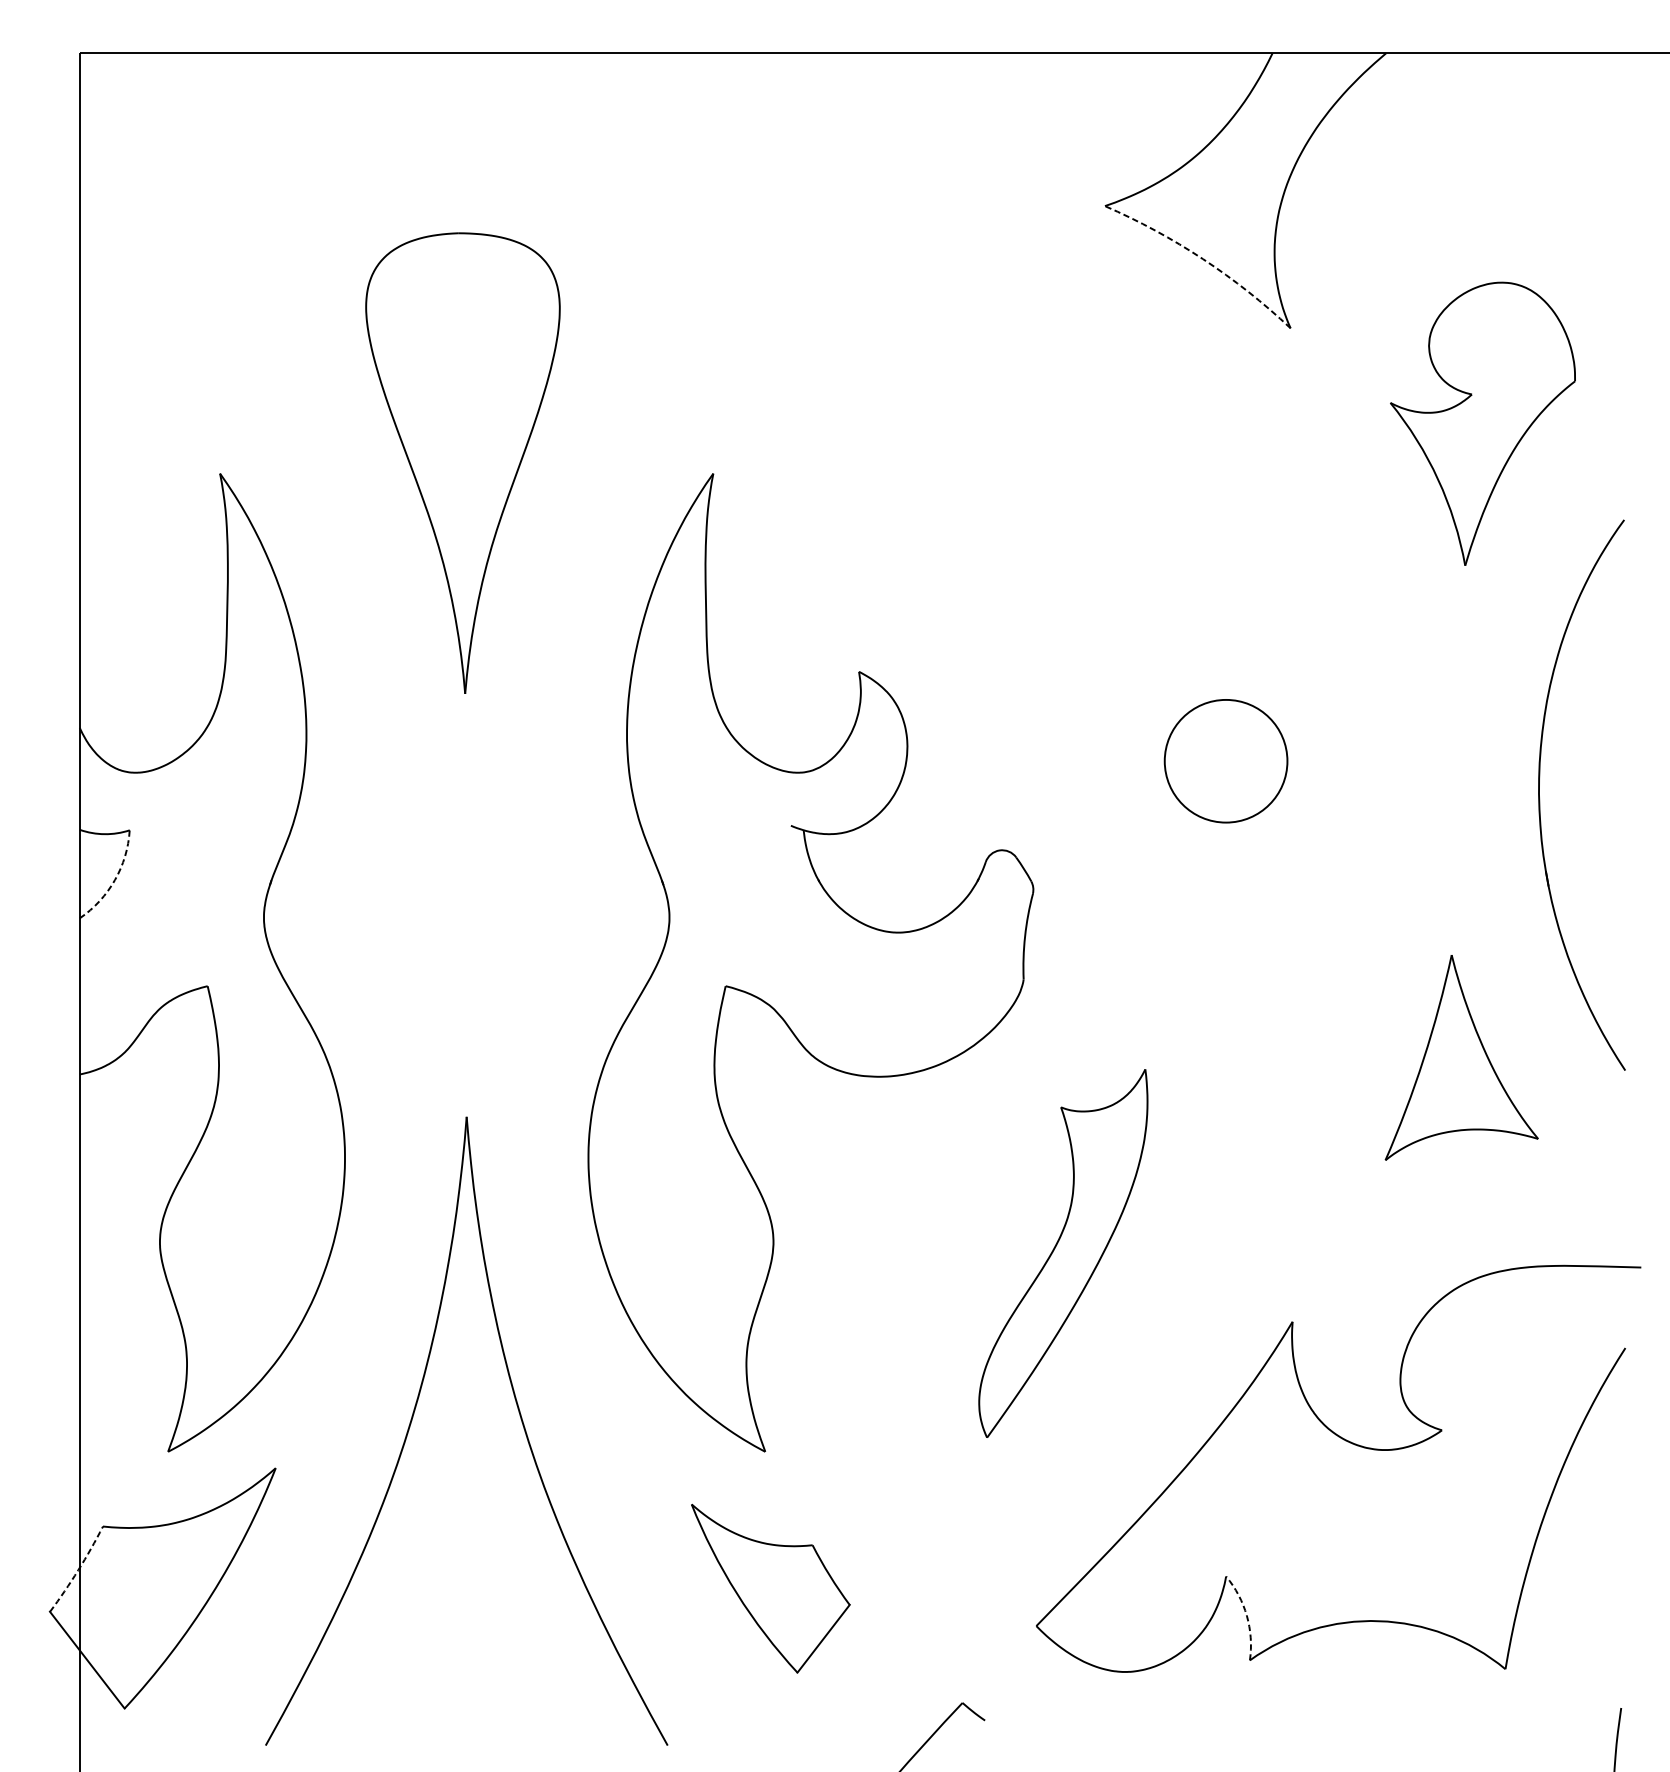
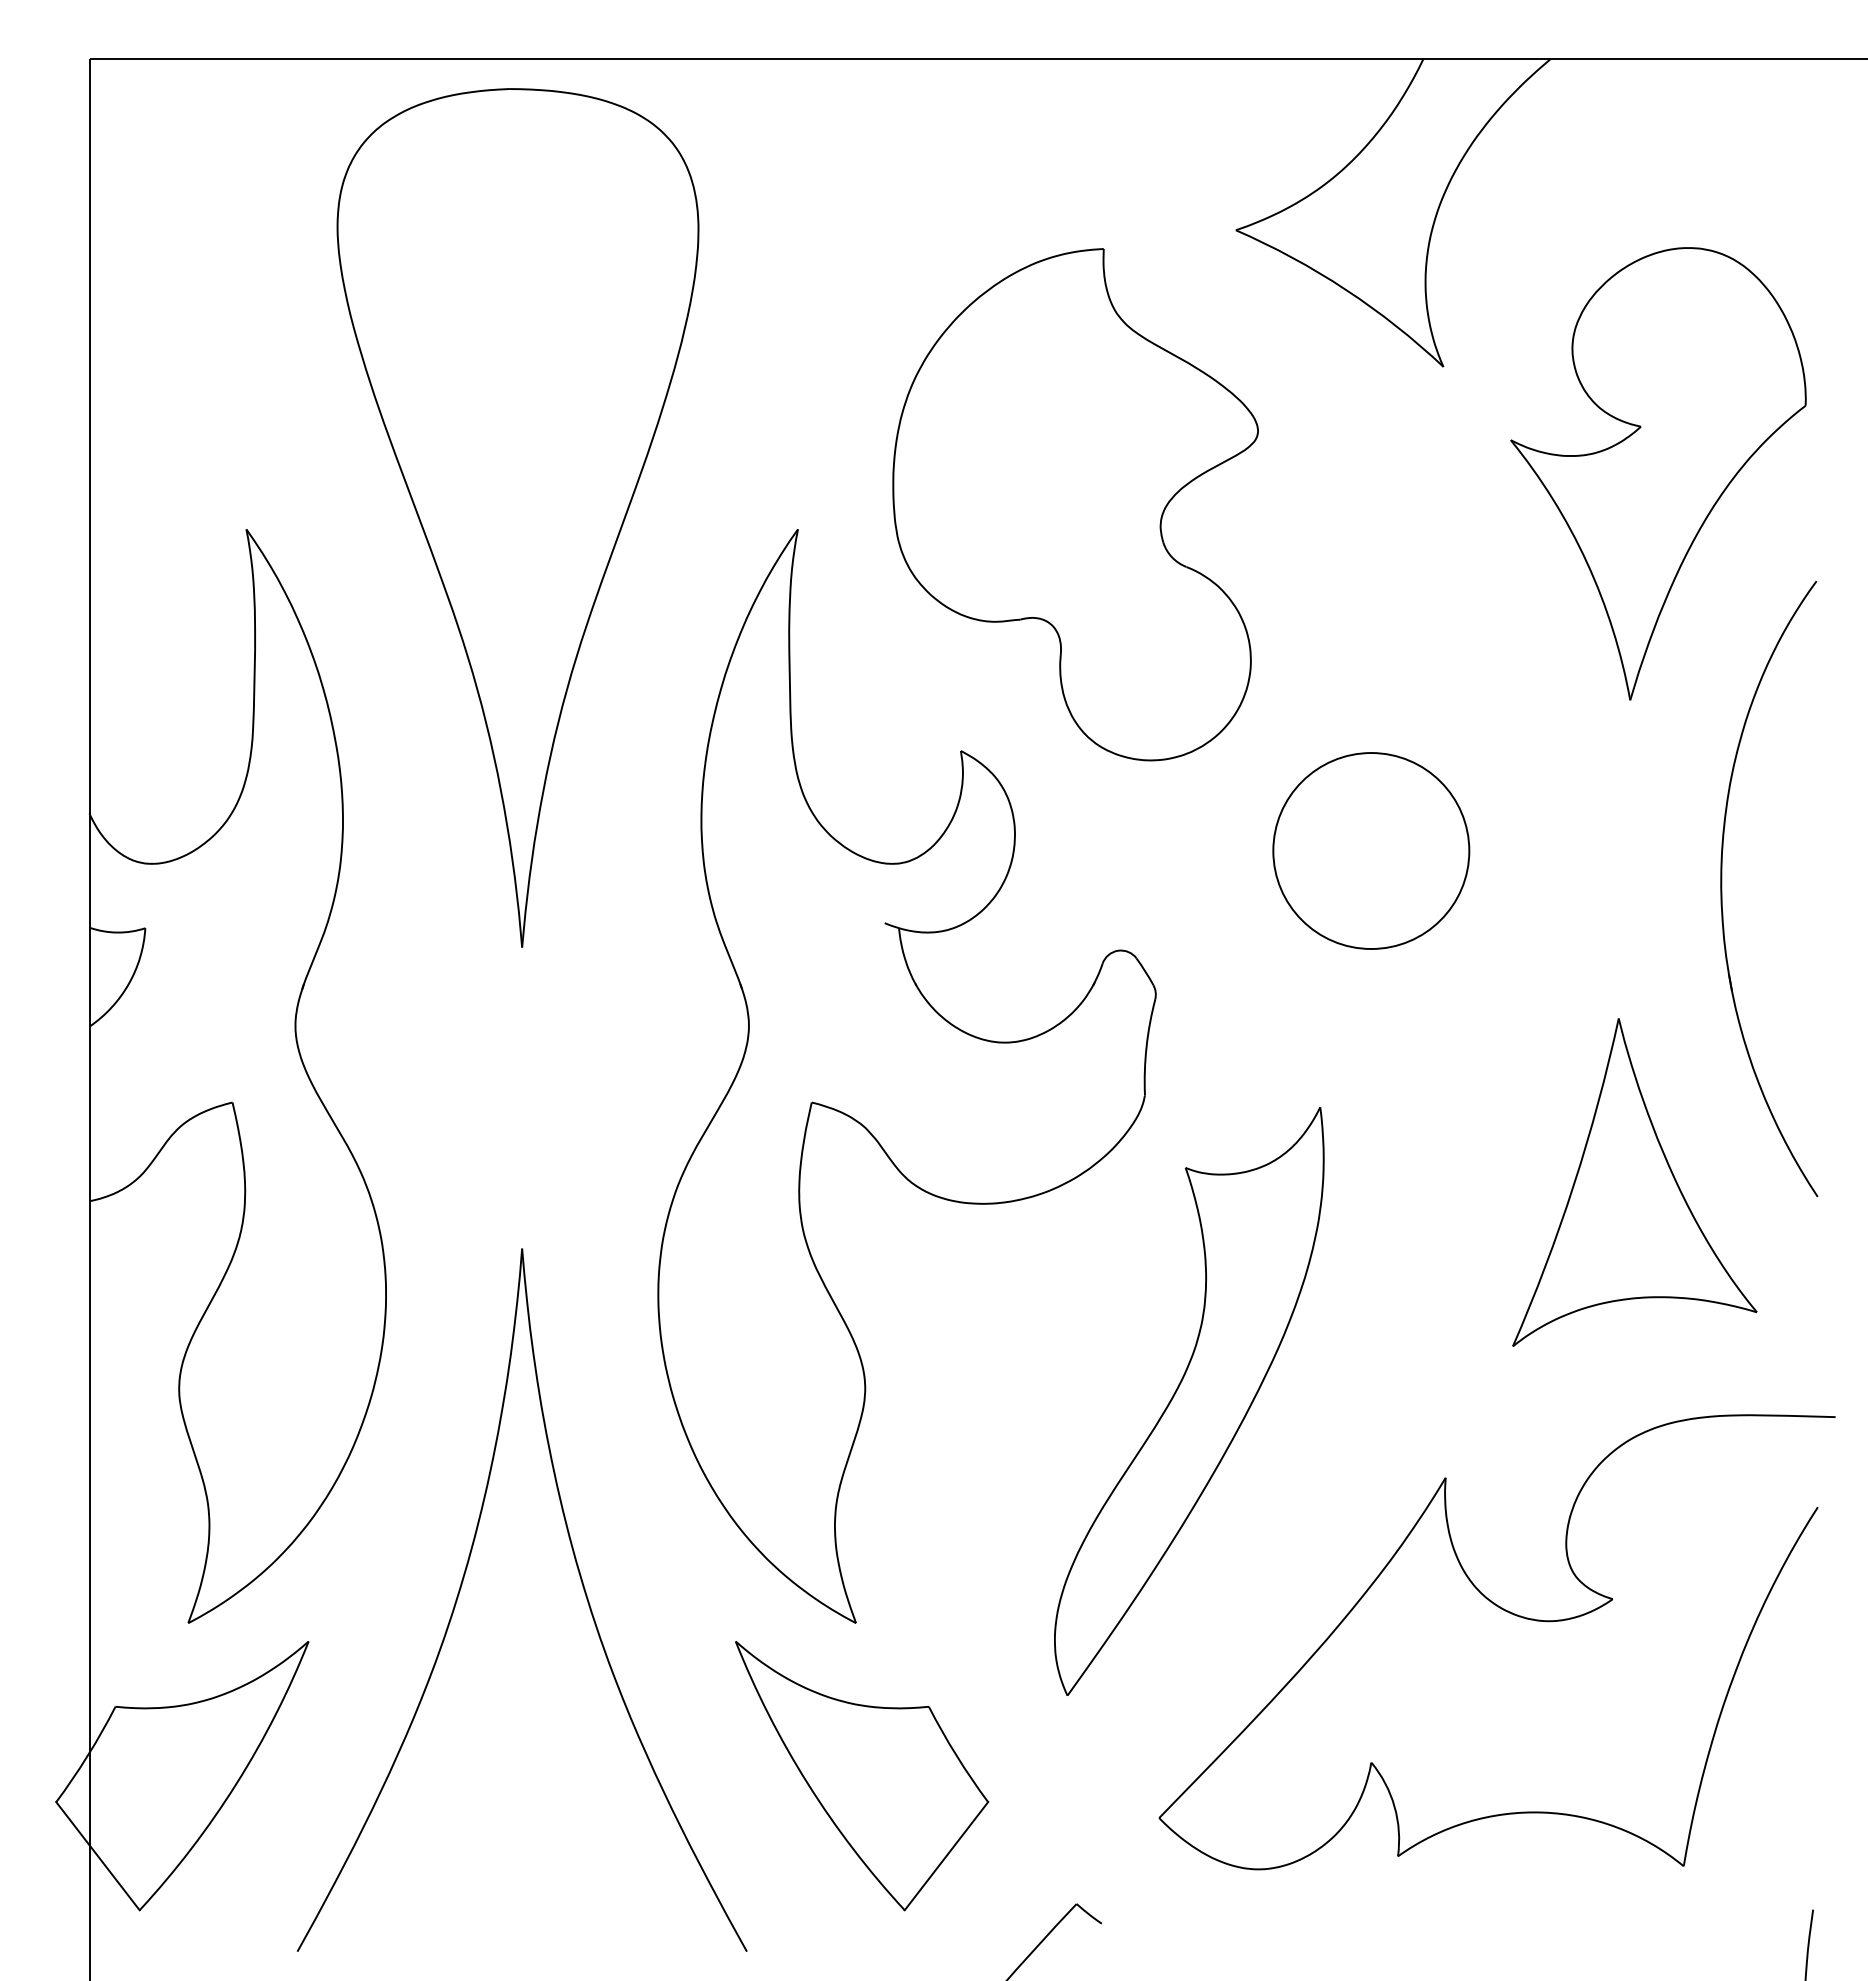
arc: (1203, 259) -> (1345, 289), dashed -> solid
part: (1482, 423) -> (1658, 473), size x1.43
part: (961, 451) -> (1075, 504), added
part: (462, 462) -> (517, 517), size x1.67
circle: (1226, 761) -> (1371, 851), size x1.43
arc: (114, 879) -> (128, 983), dashed -> solid
part: (1461, 1057) -> (1634, 1182), size x1.43
part: (1063, 1253) -> (1189, 1401), size x1.43
arc: (77, 1570) -> (87, 1755), dashed -> solid
part: (771, 1588) -> (862, 1776), size x1.43
arc: (1246, 1615) -> (1394, 1806), dashed -> solid

